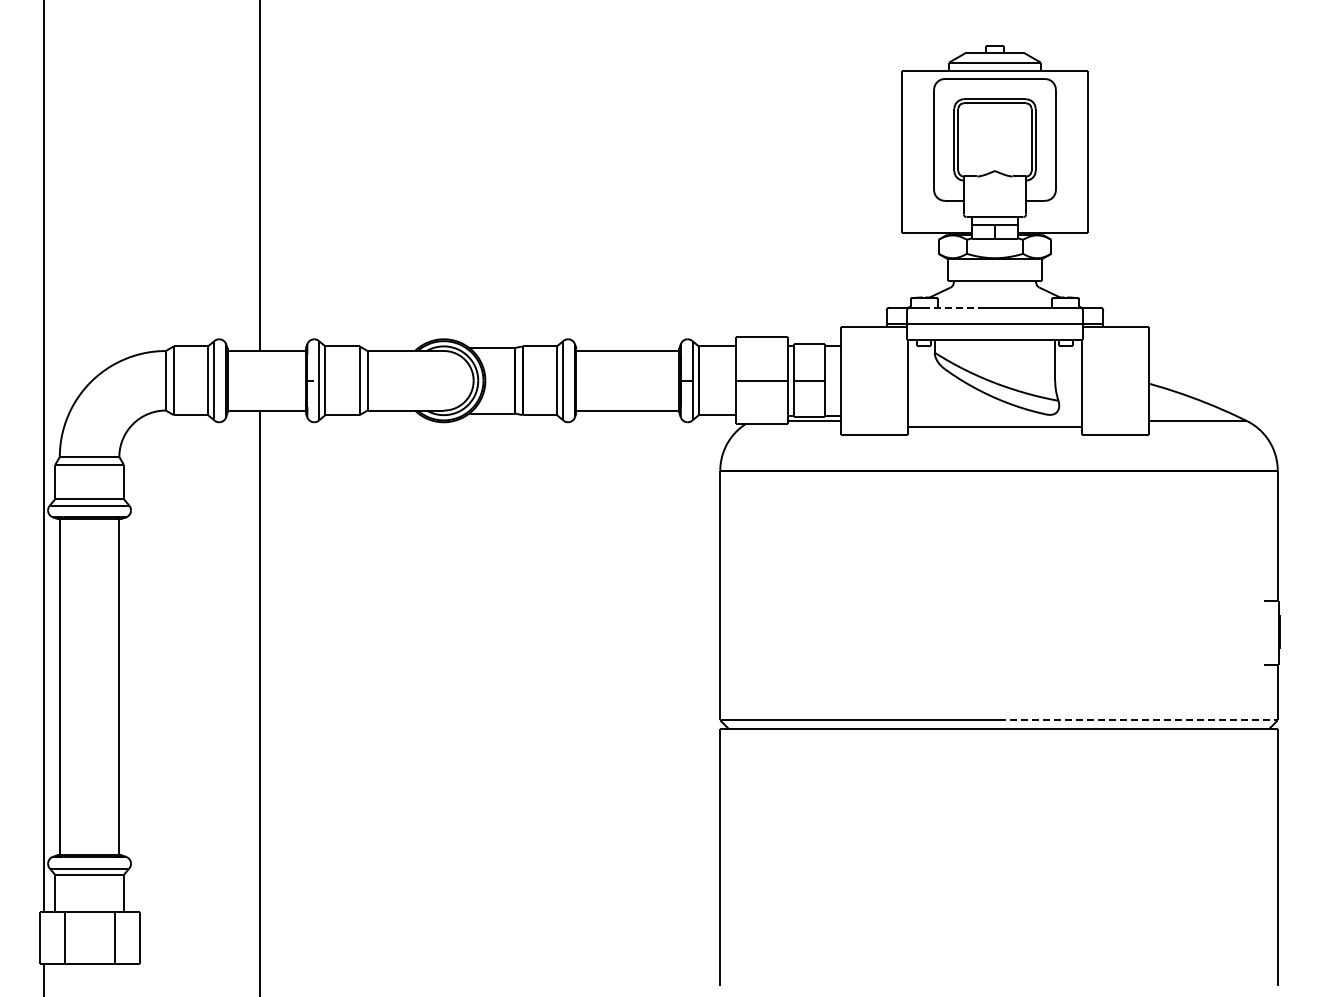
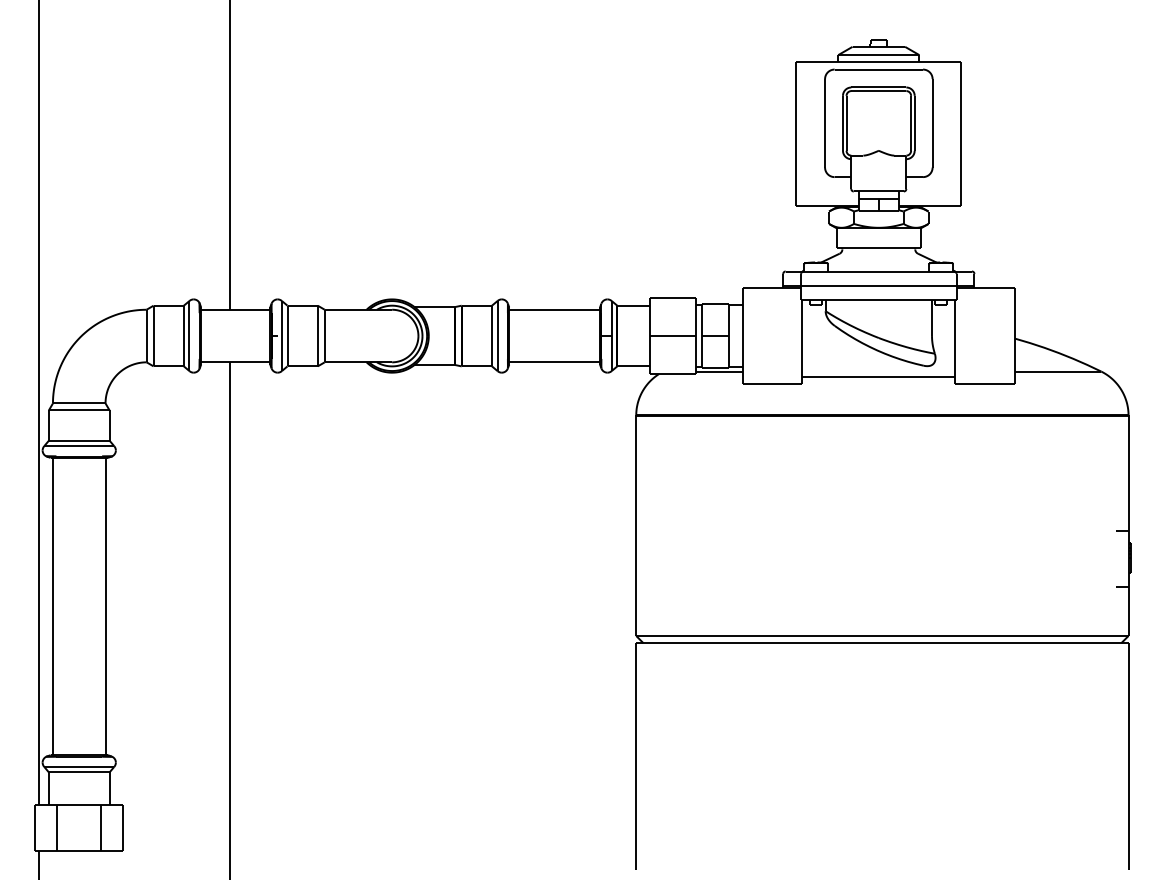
line: (952, 307) -> (841, 271), dashed -> solid
line: (1138, 720) -> (1005, 636), dashed -> solid

